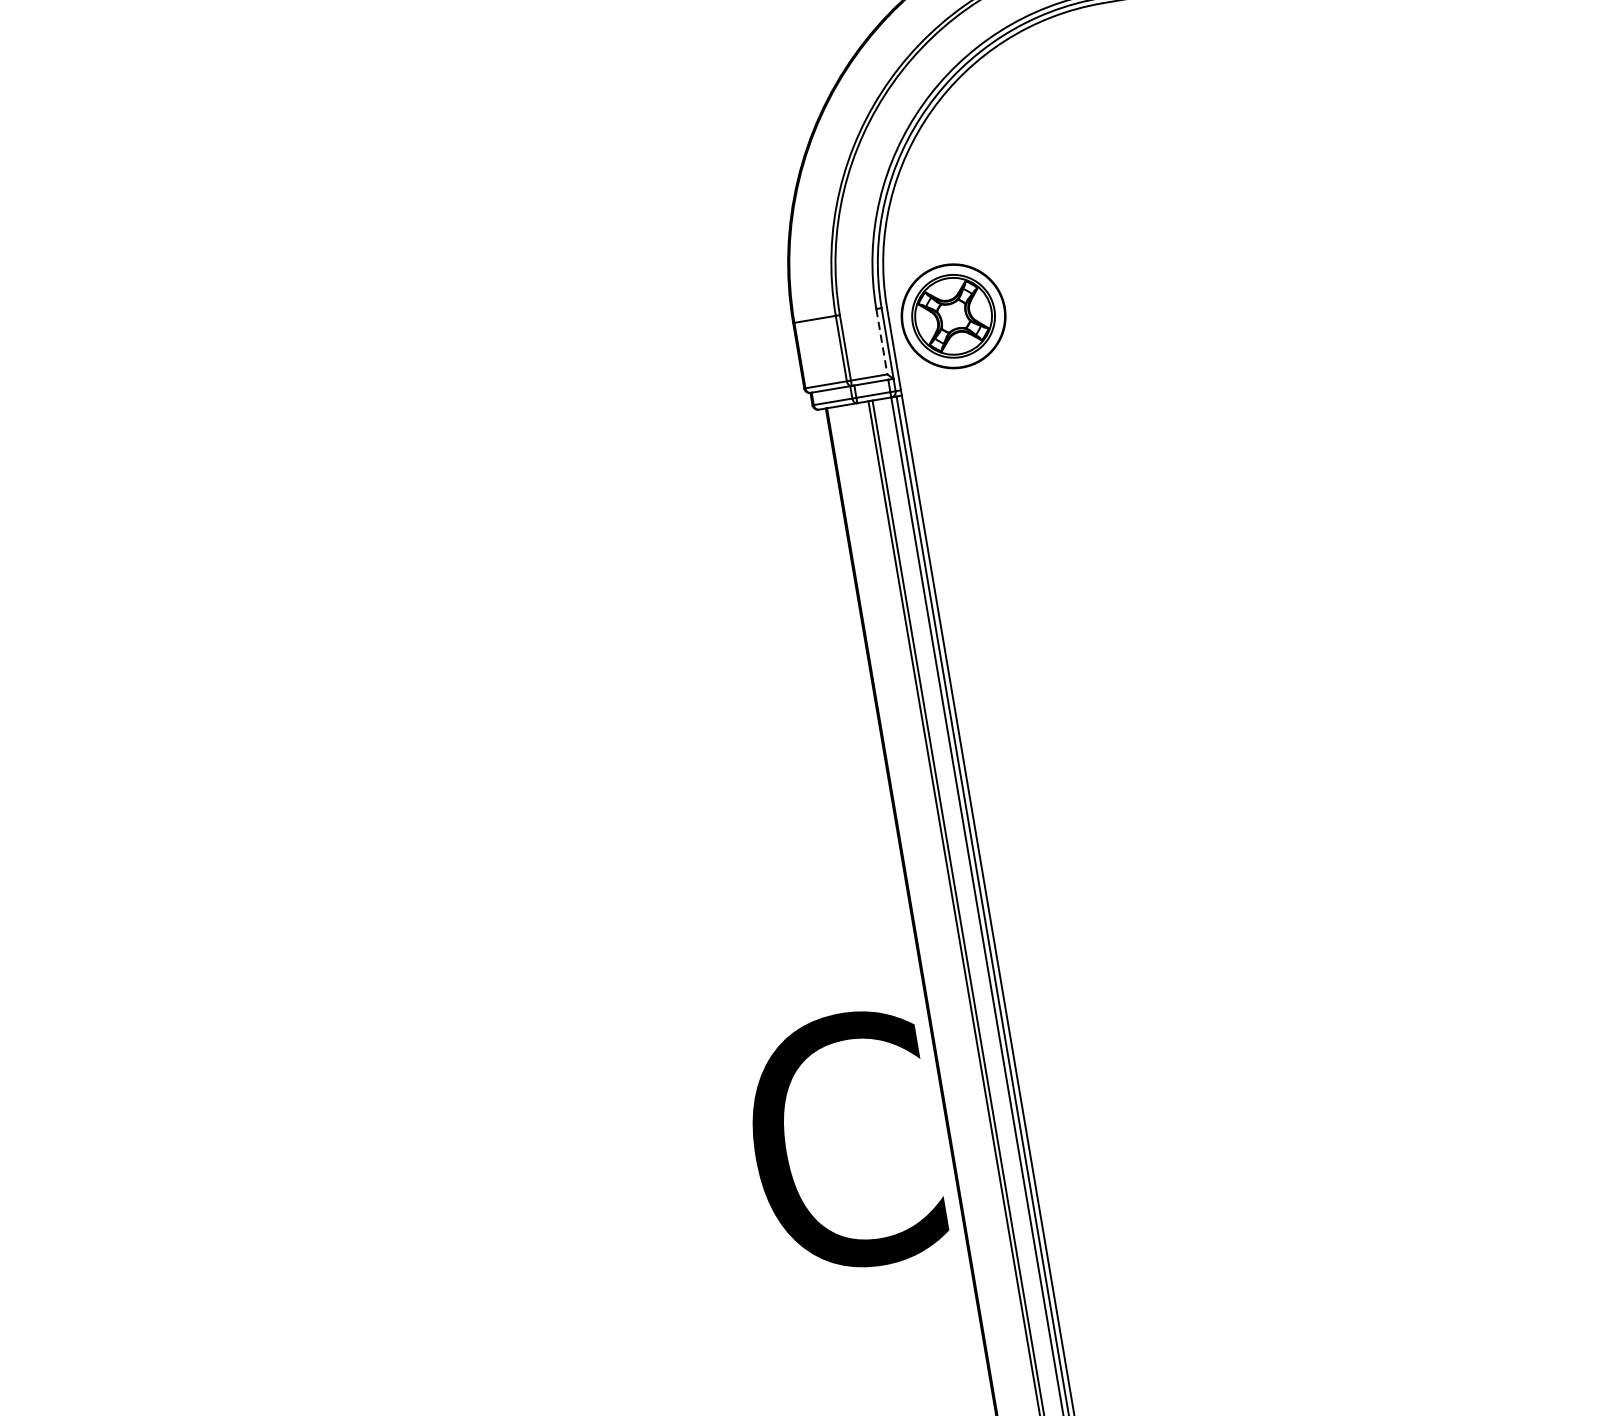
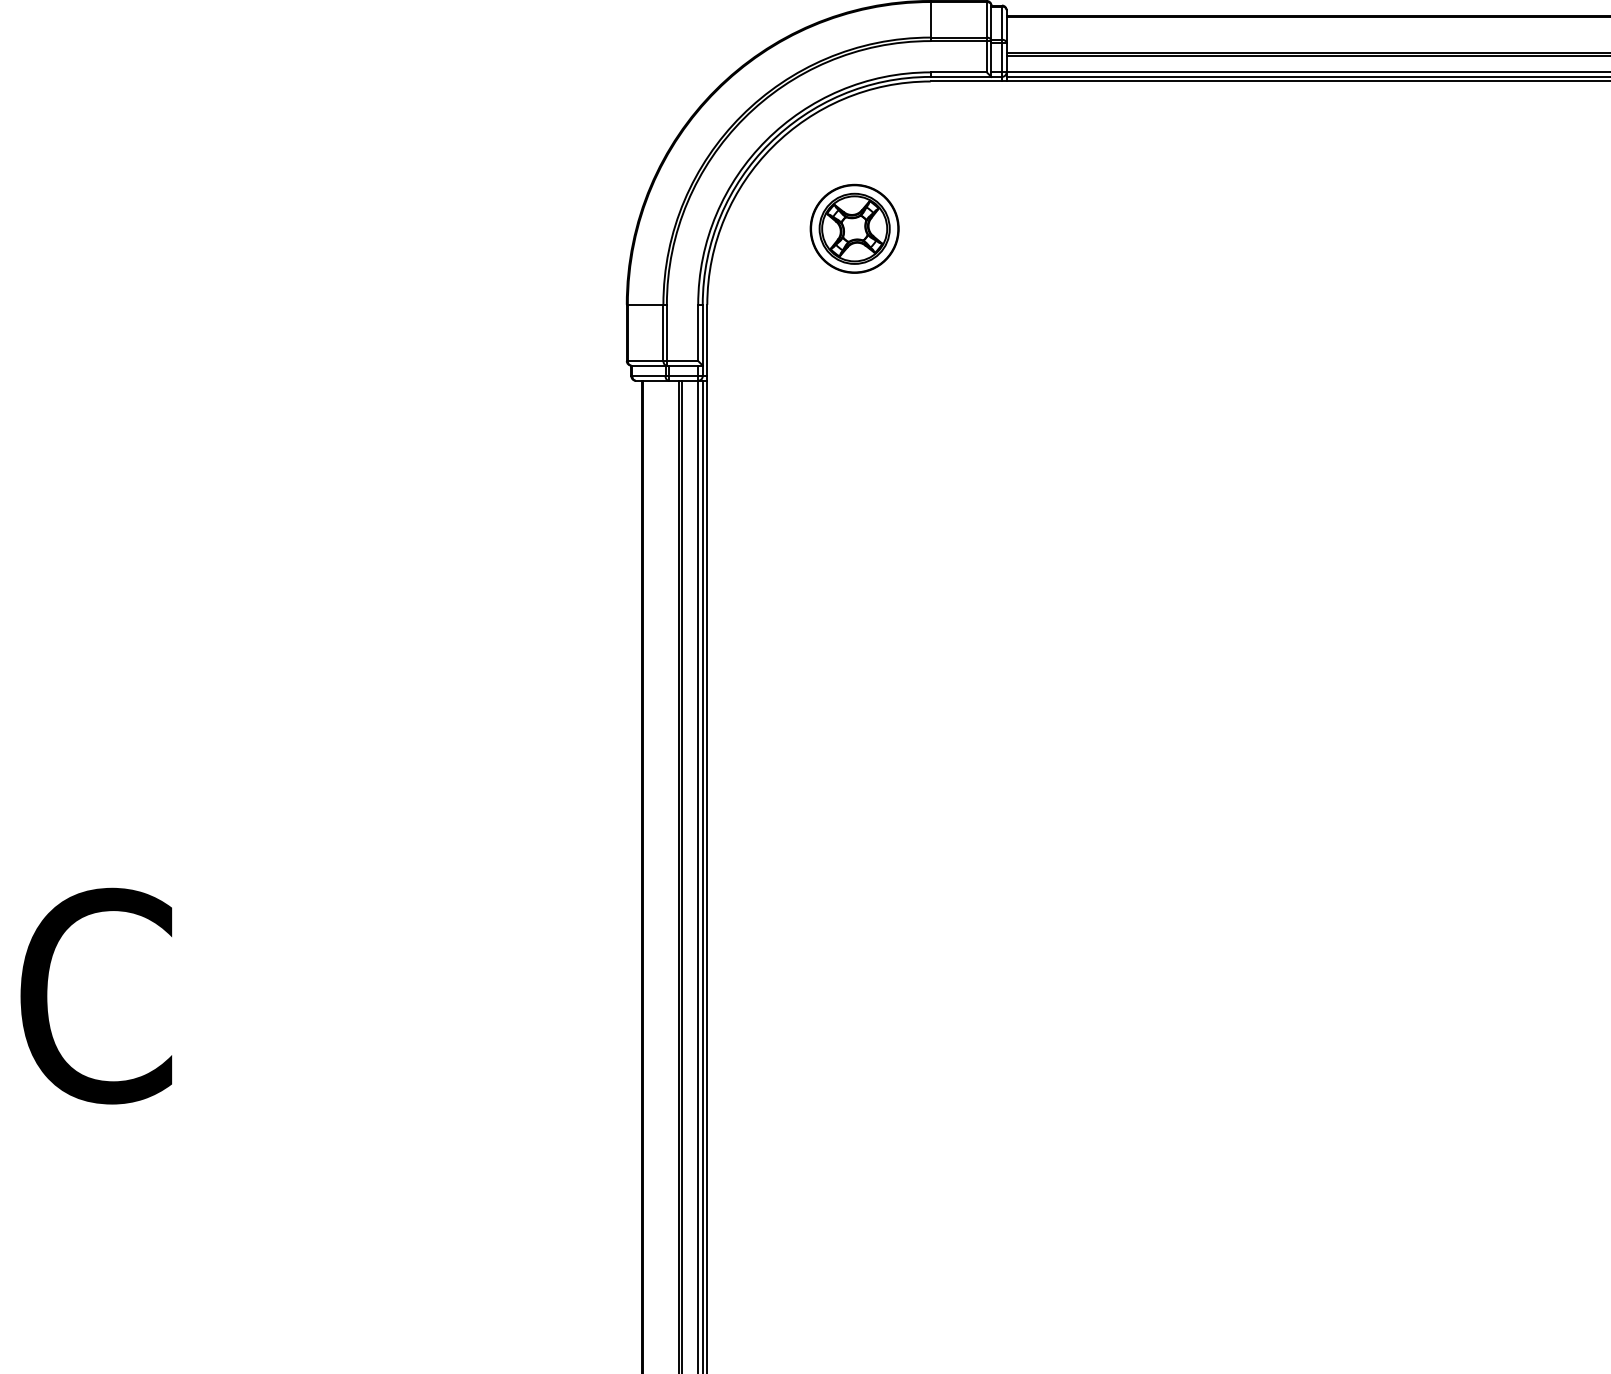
part: (953, 315) -> (854, 228), moved
line: (882, 342) -> (698, 333), dashed -> solid
text: (843, 1141) -> (96, 995), moved

